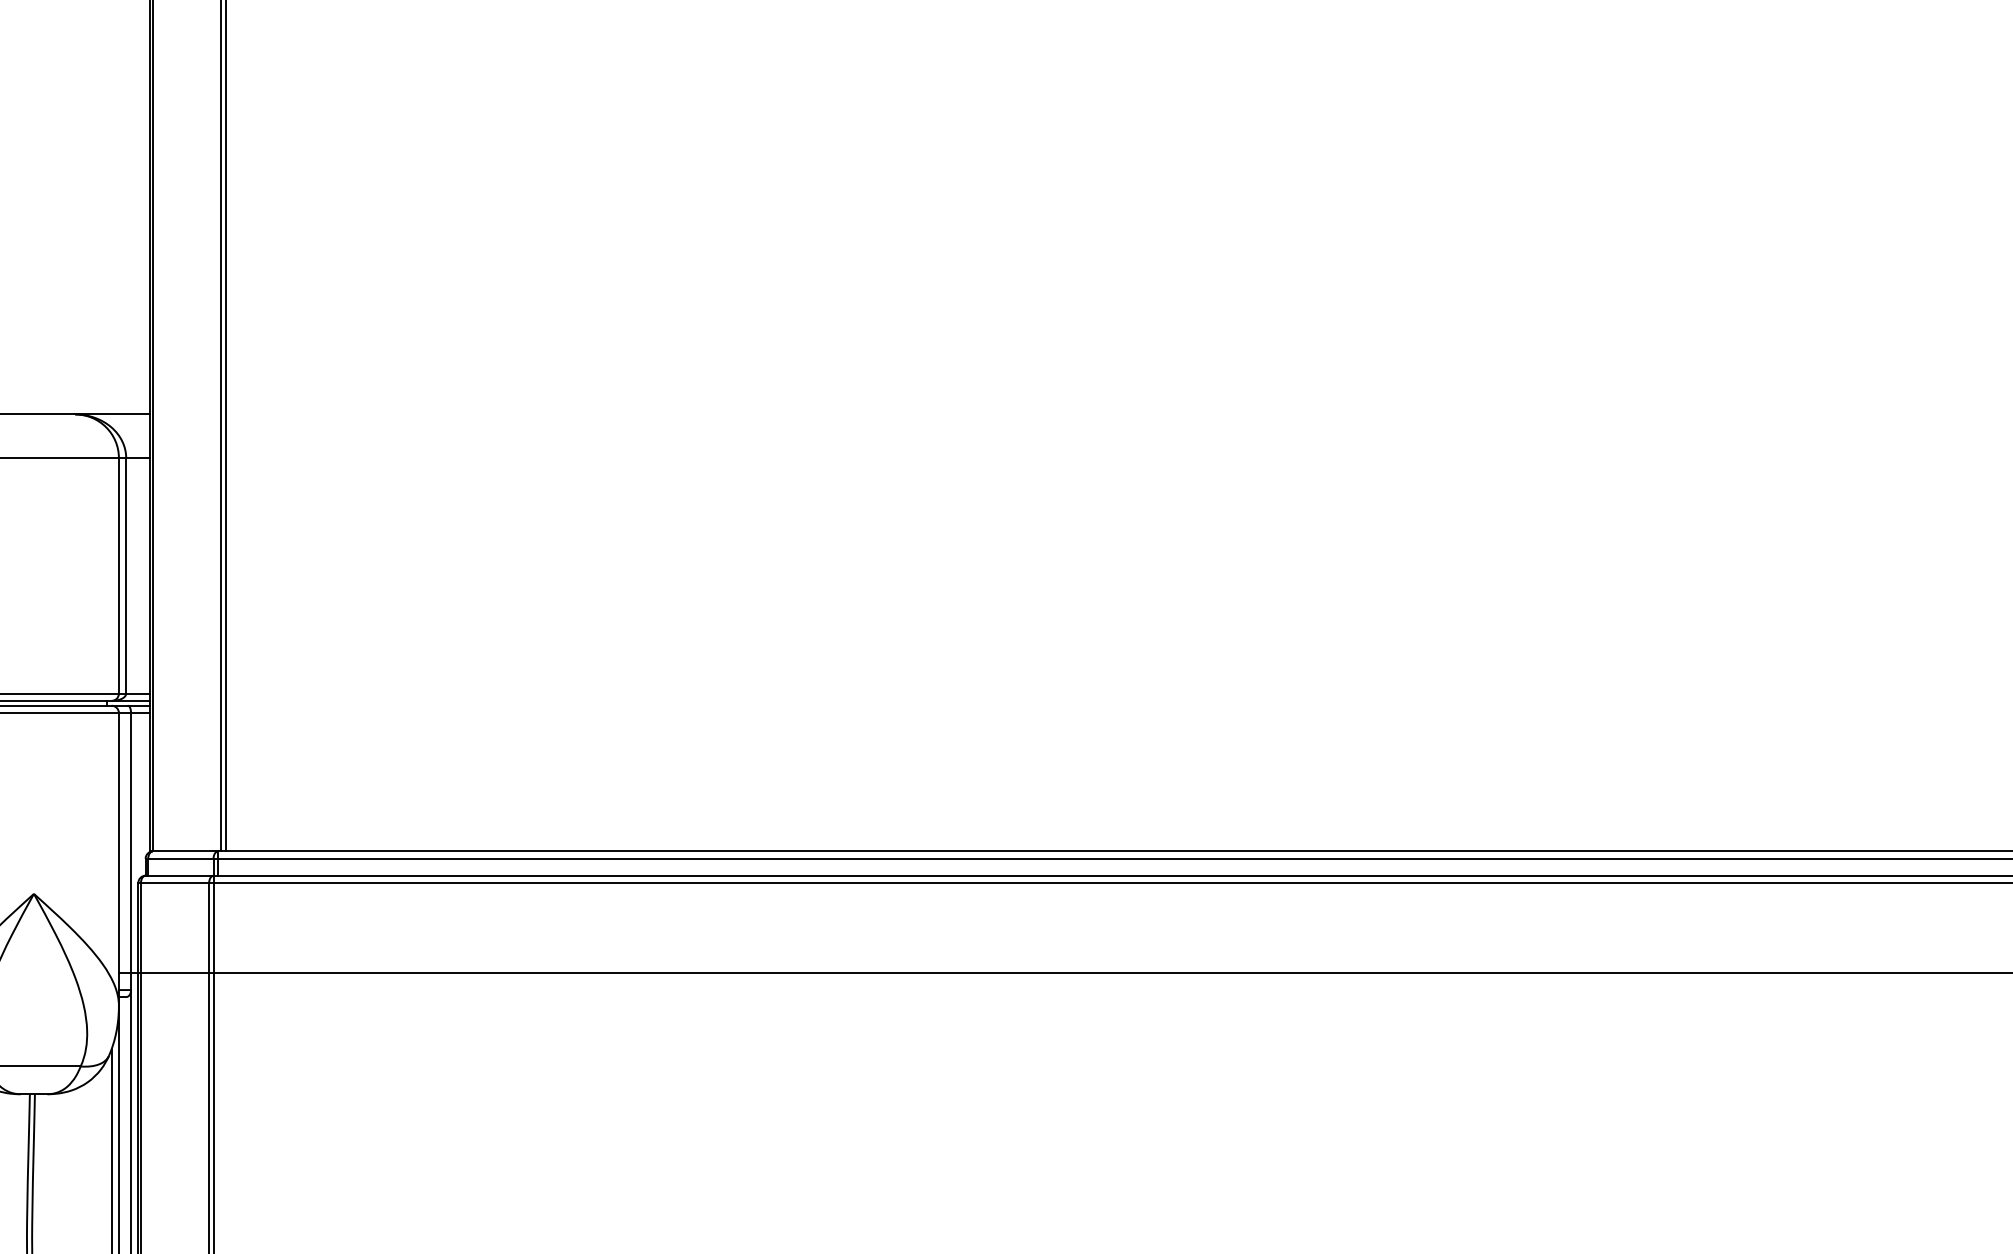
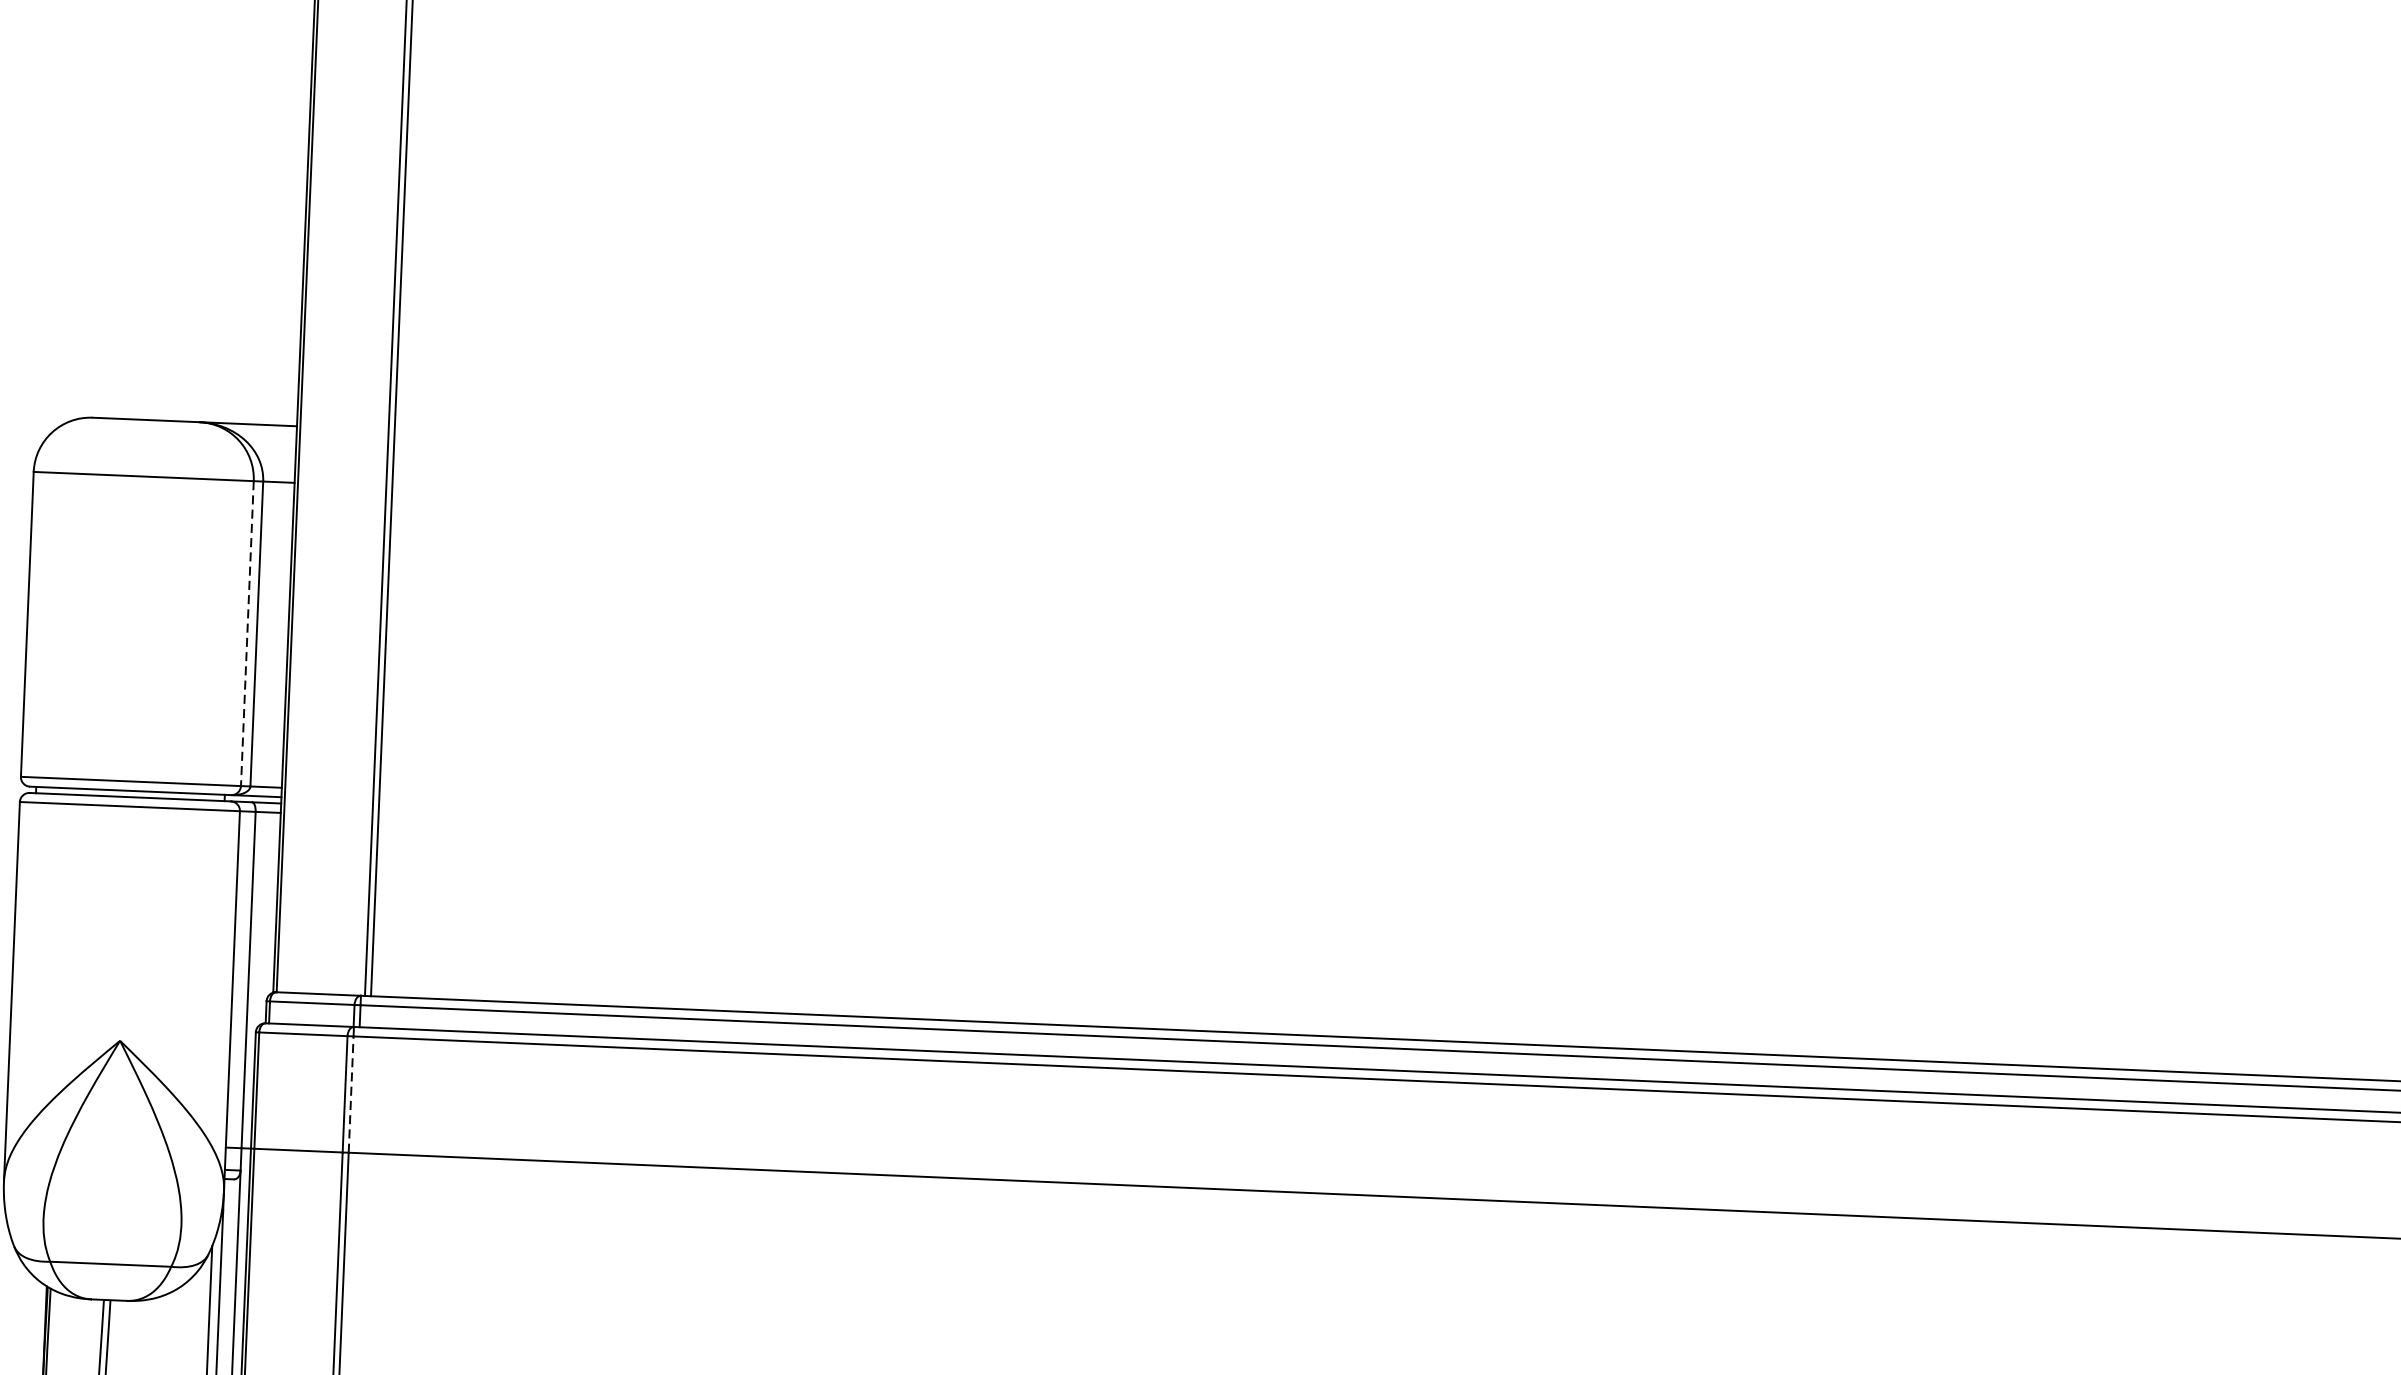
line: (118, 575) -> (246, 633), solid -> dashed
line: (213, 927) -> (350, 1094), solid -> dashed

